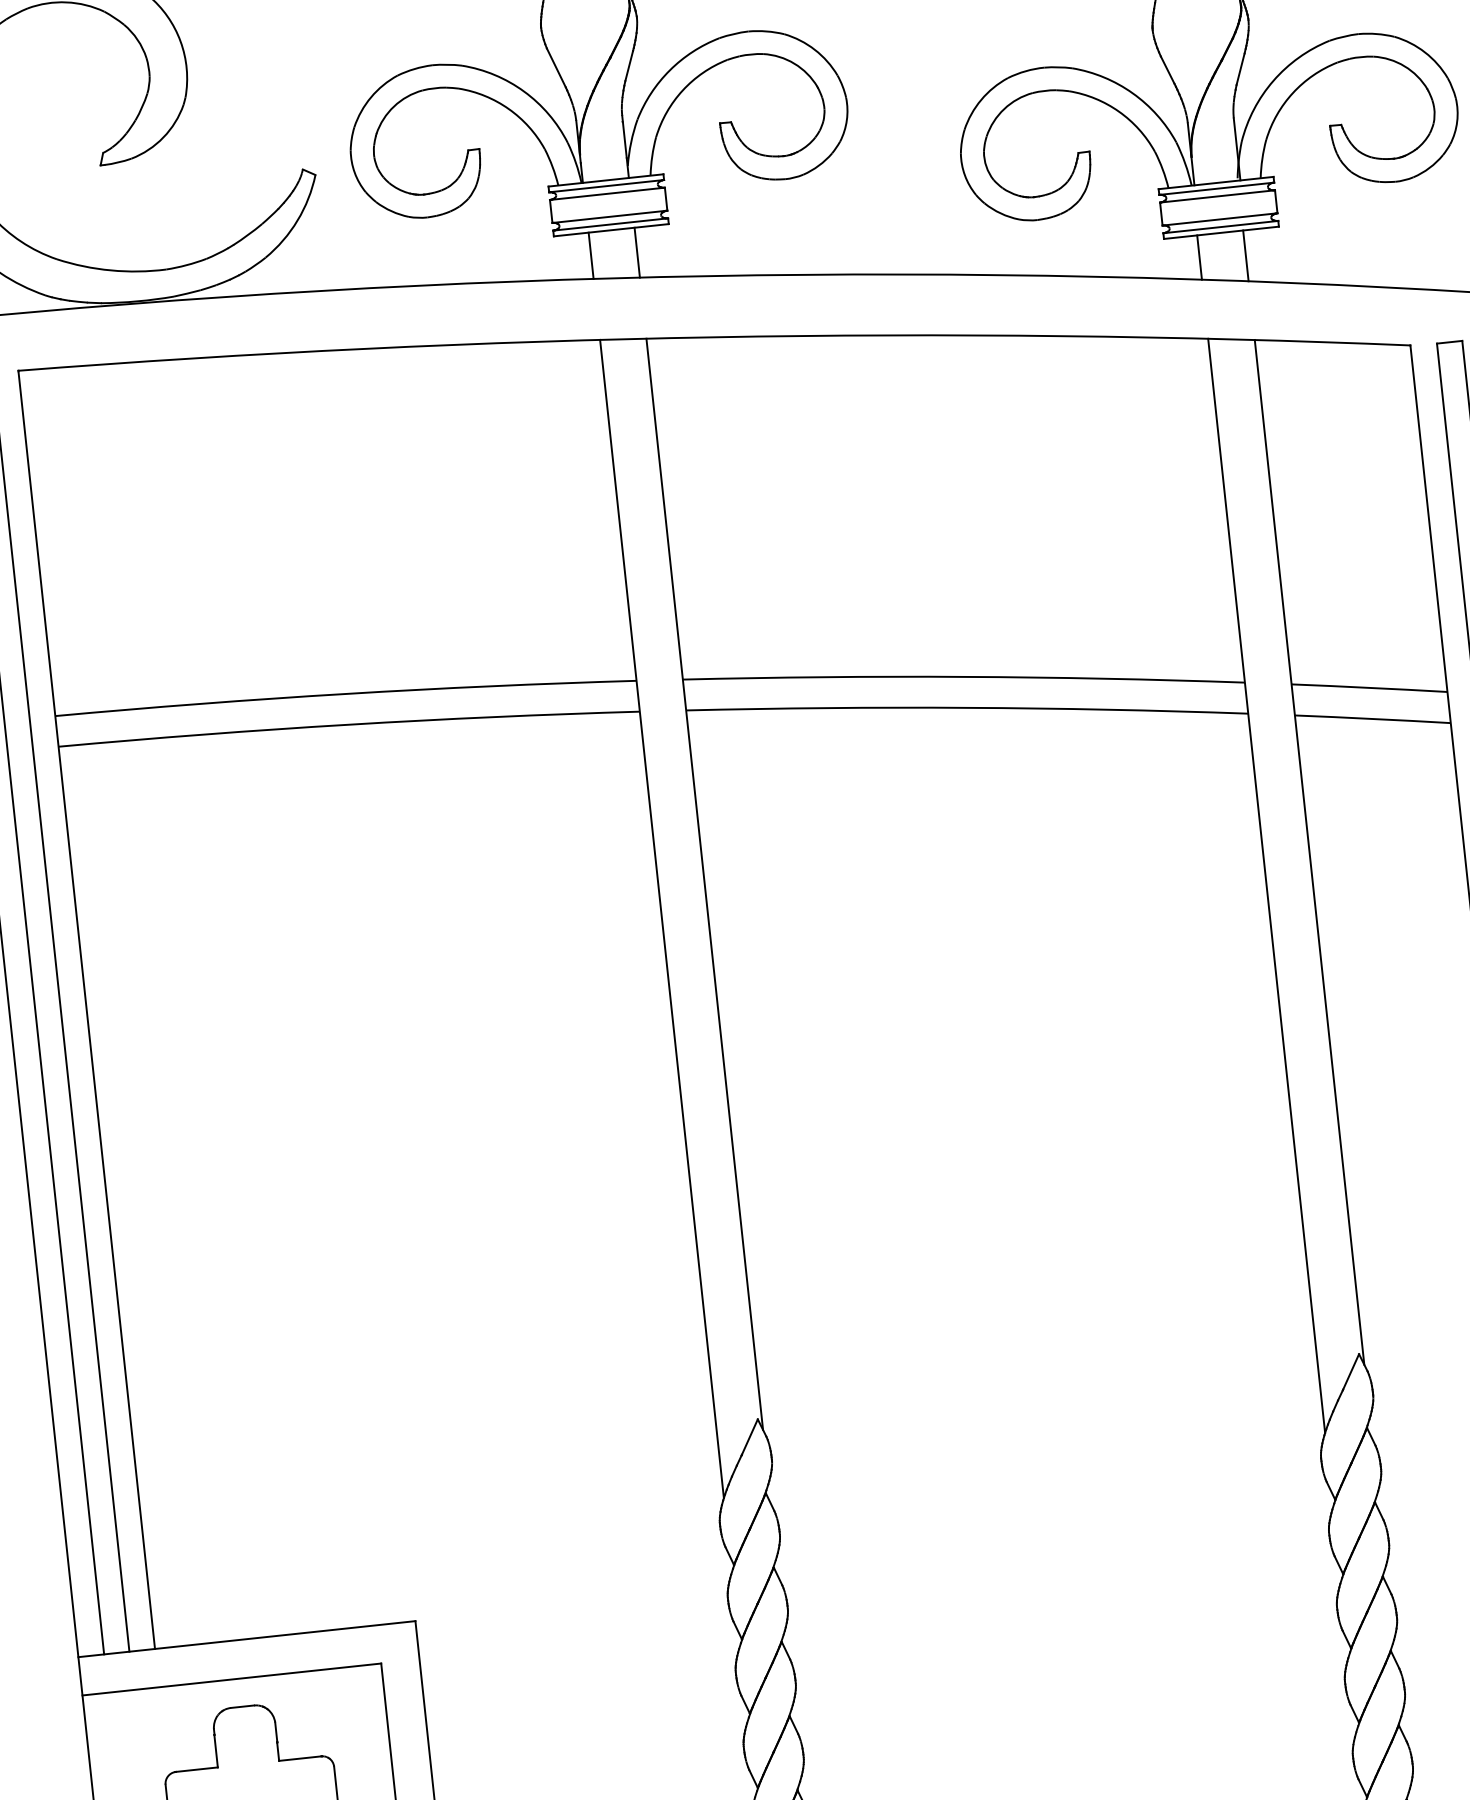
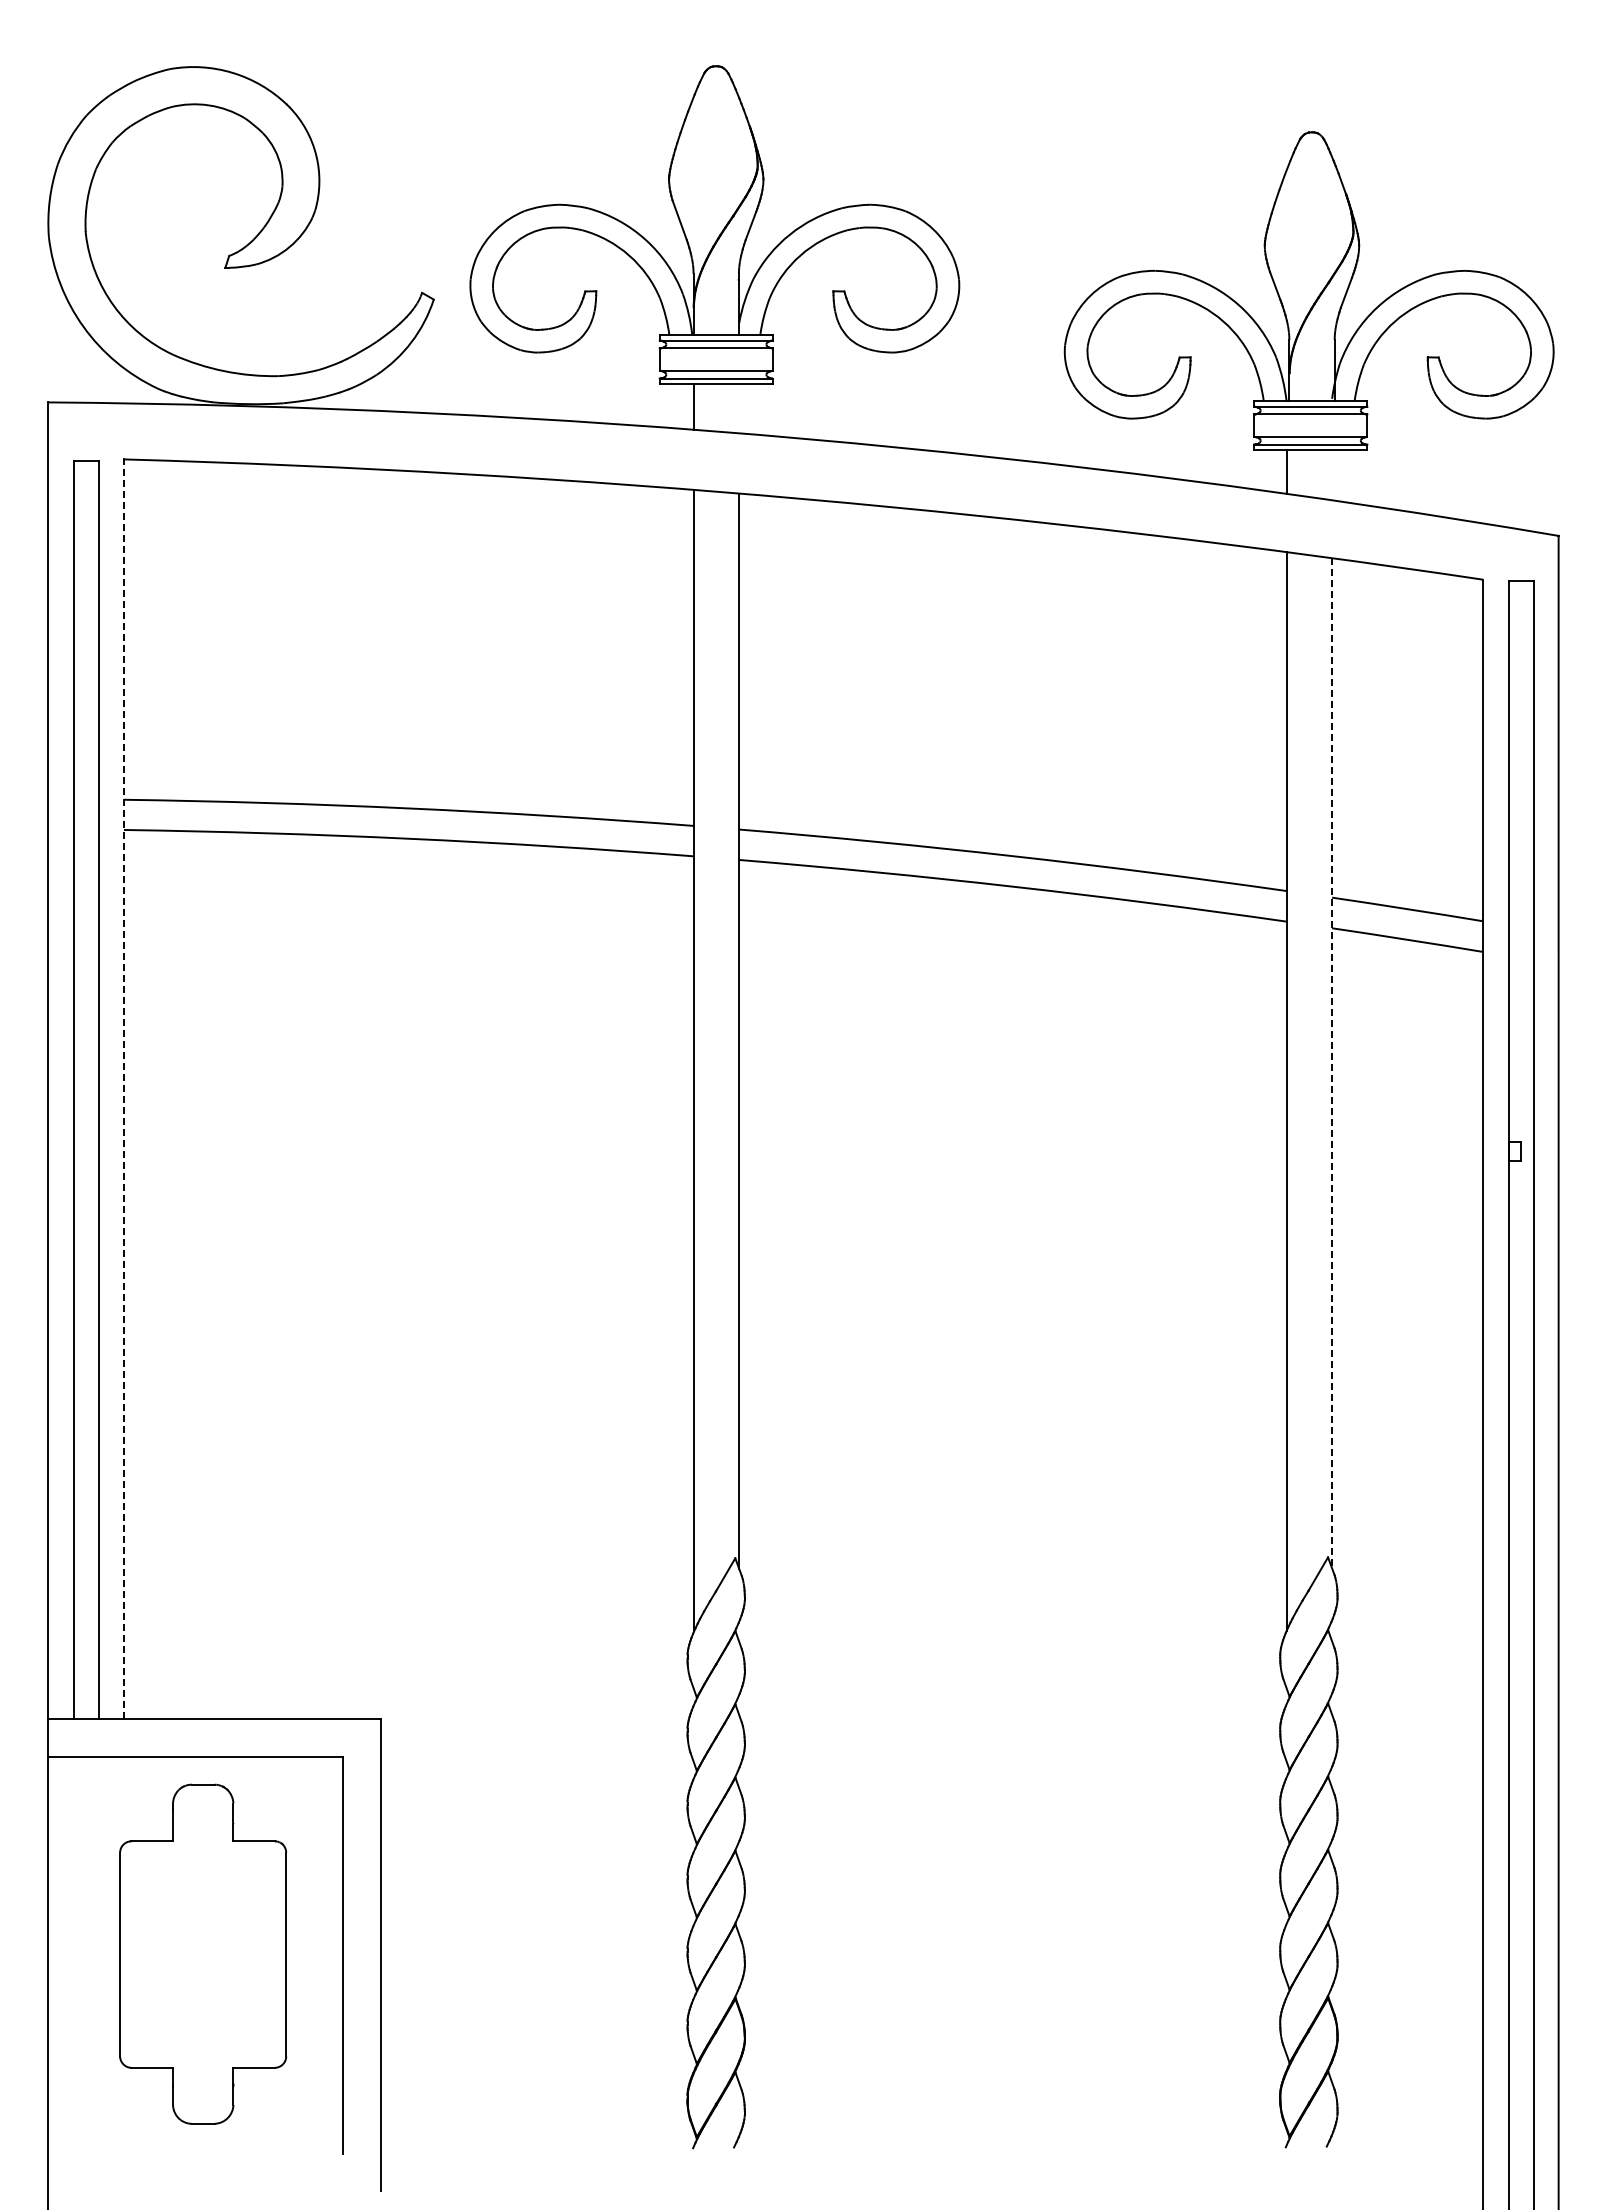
line: (637, 252) -> (739, 408), removed
line: (1246, 256) -> (1332, 475), removed
line: (1310, 852) -> (1332, 1063), solid -> dashed
line: (86, 1010) -> (123, 1089), solid -> dashed

